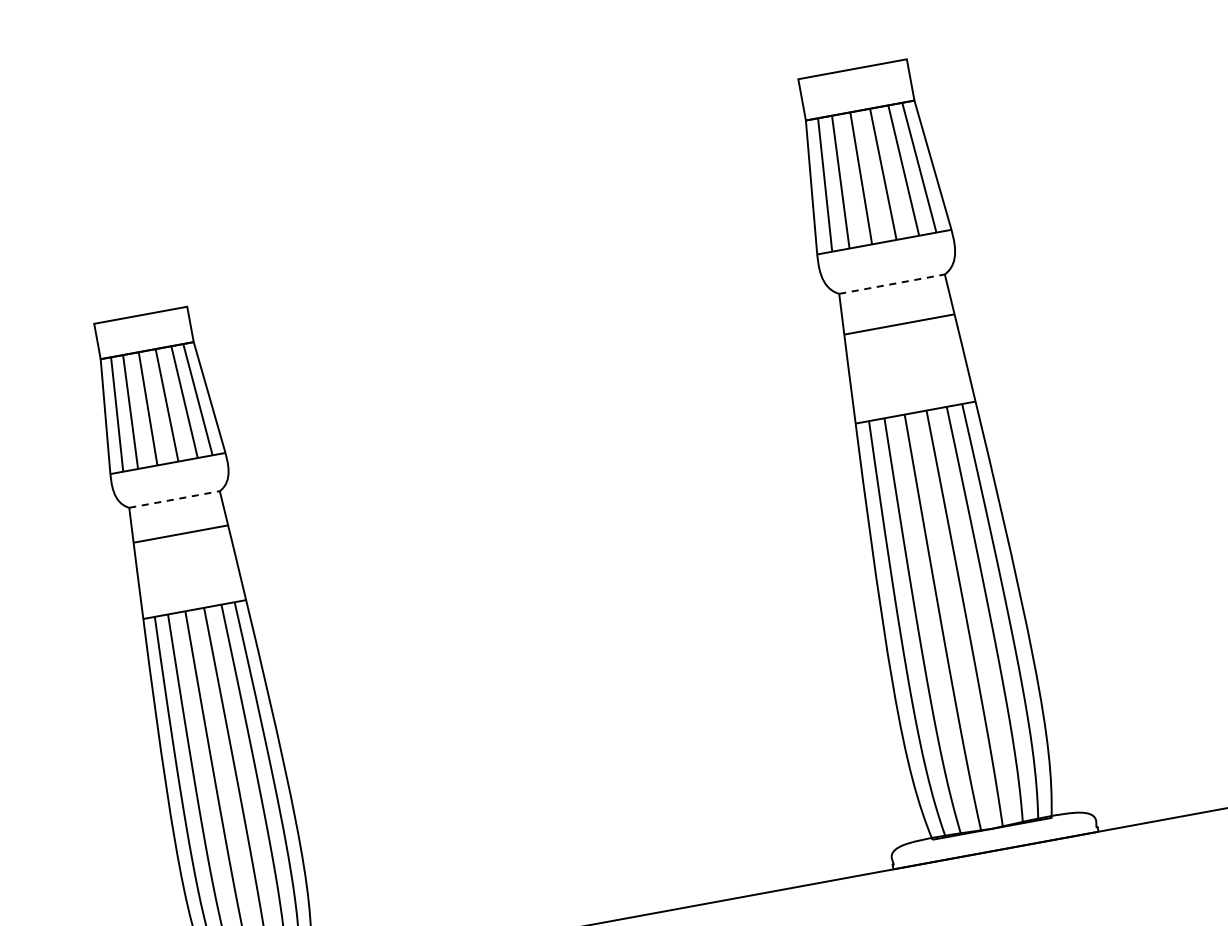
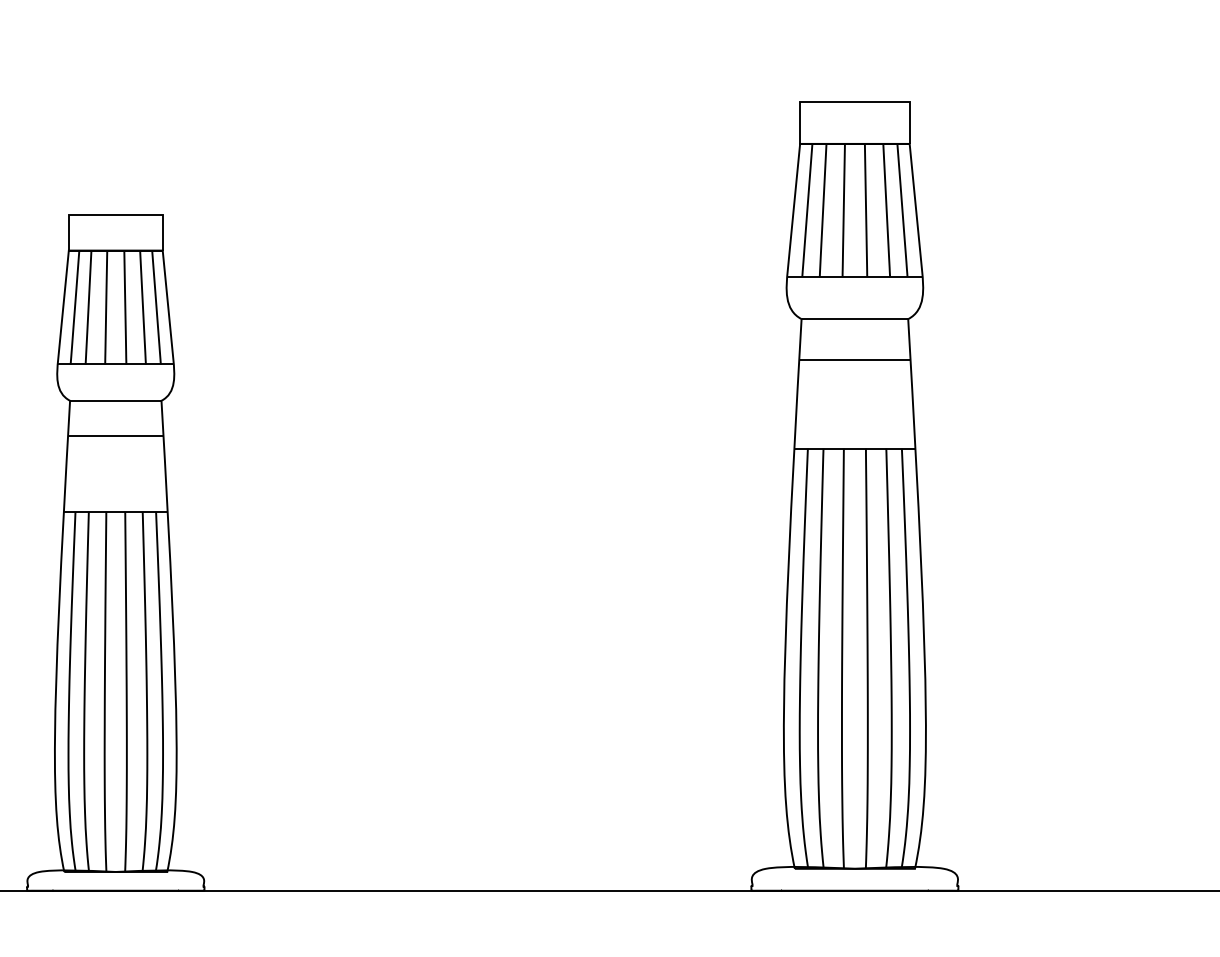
line: (892, 284) -> (855, 319), dashed -> solid
line: (174, 499) -> (115, 400), dashed -> solid

